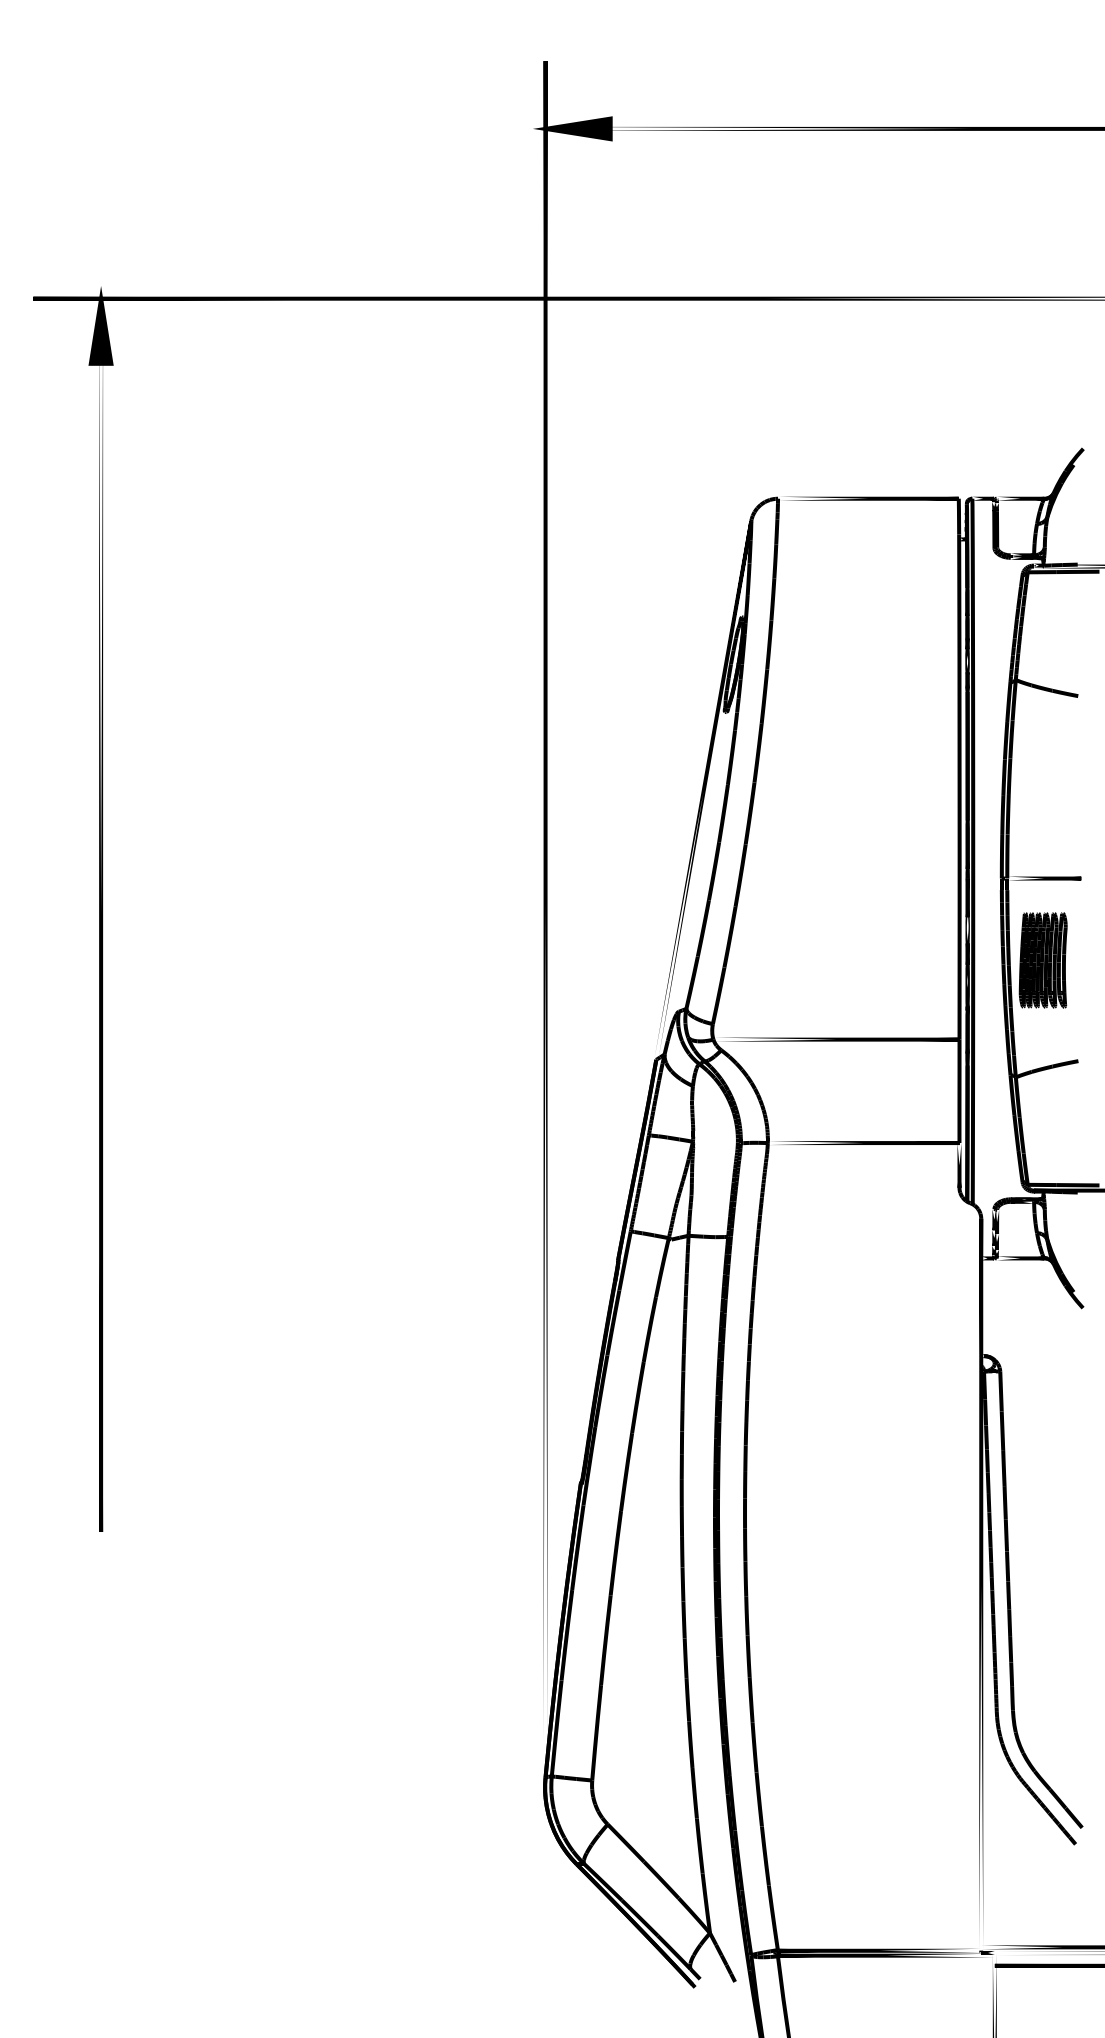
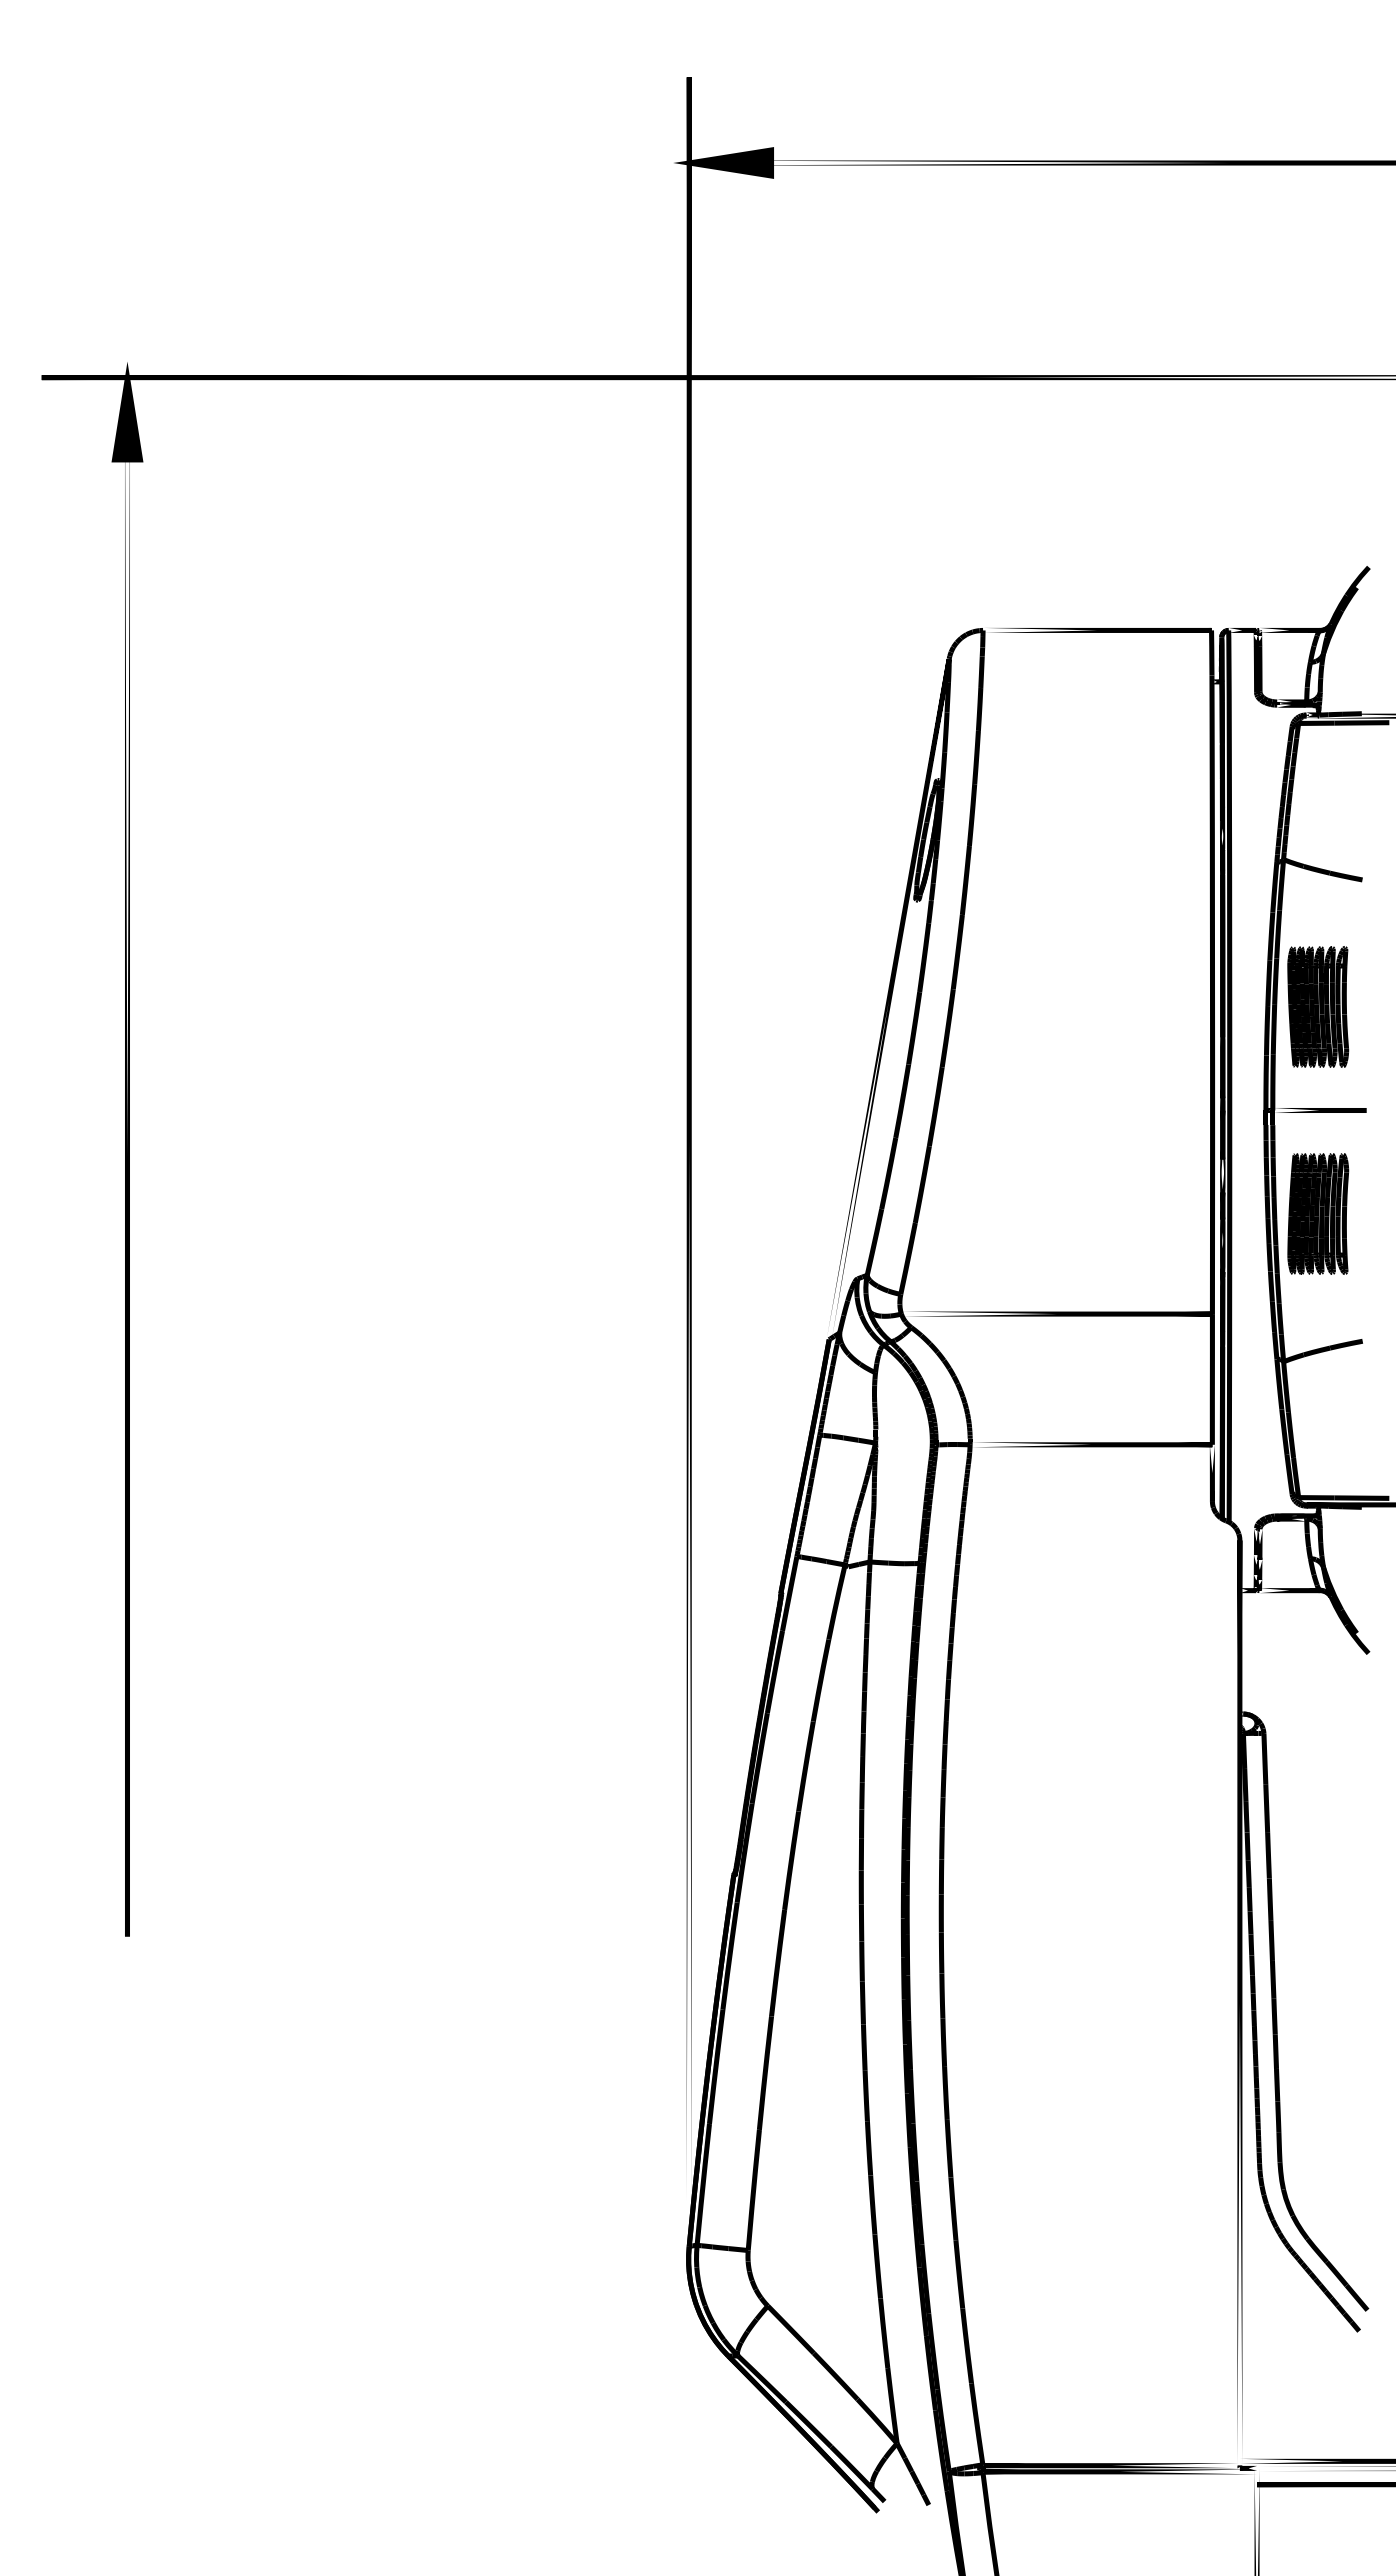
part: (1043, 796) -> (1318, 1006), added

